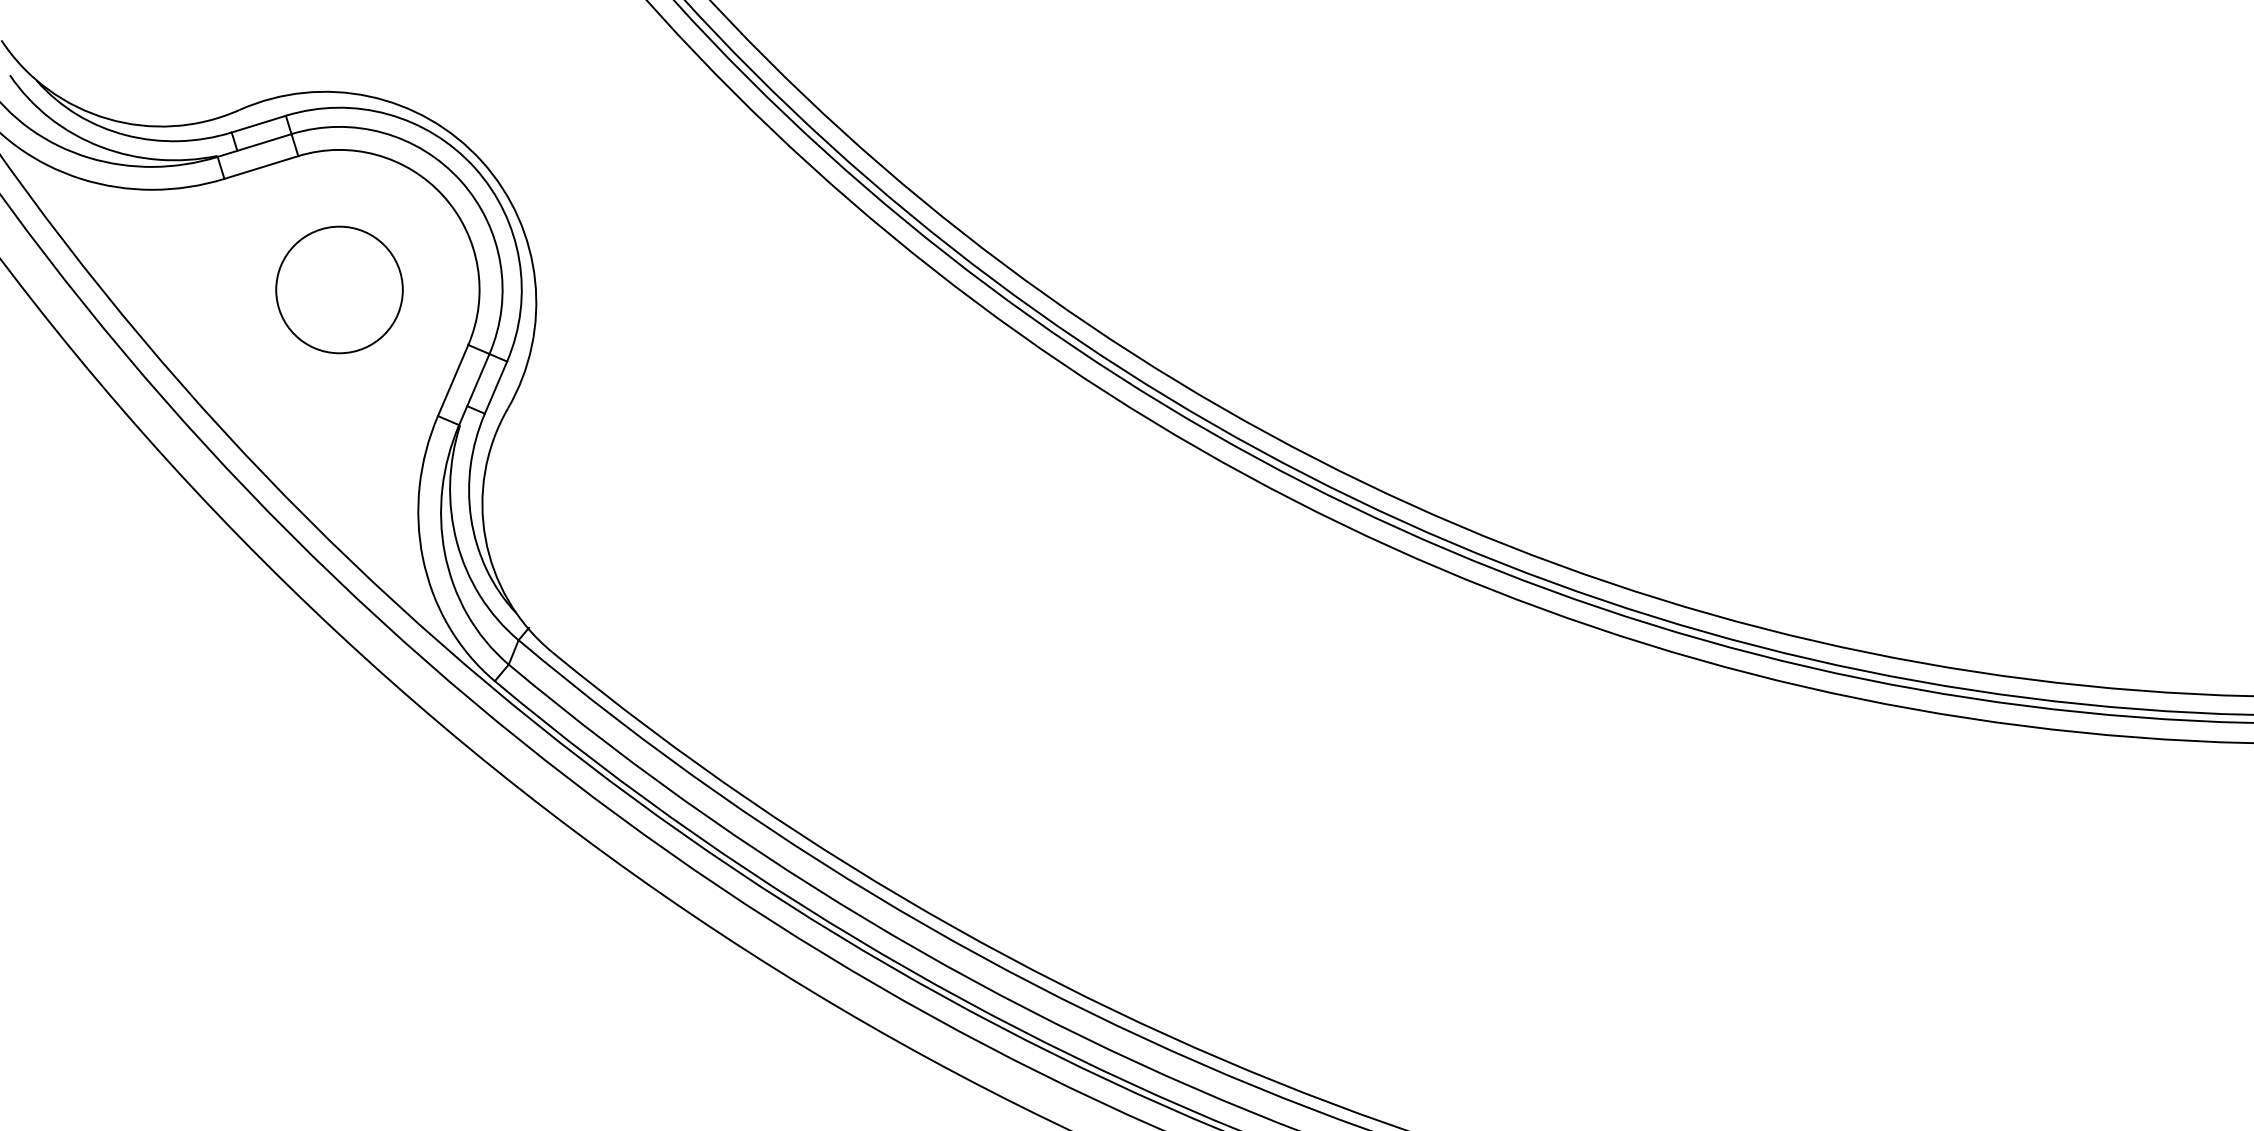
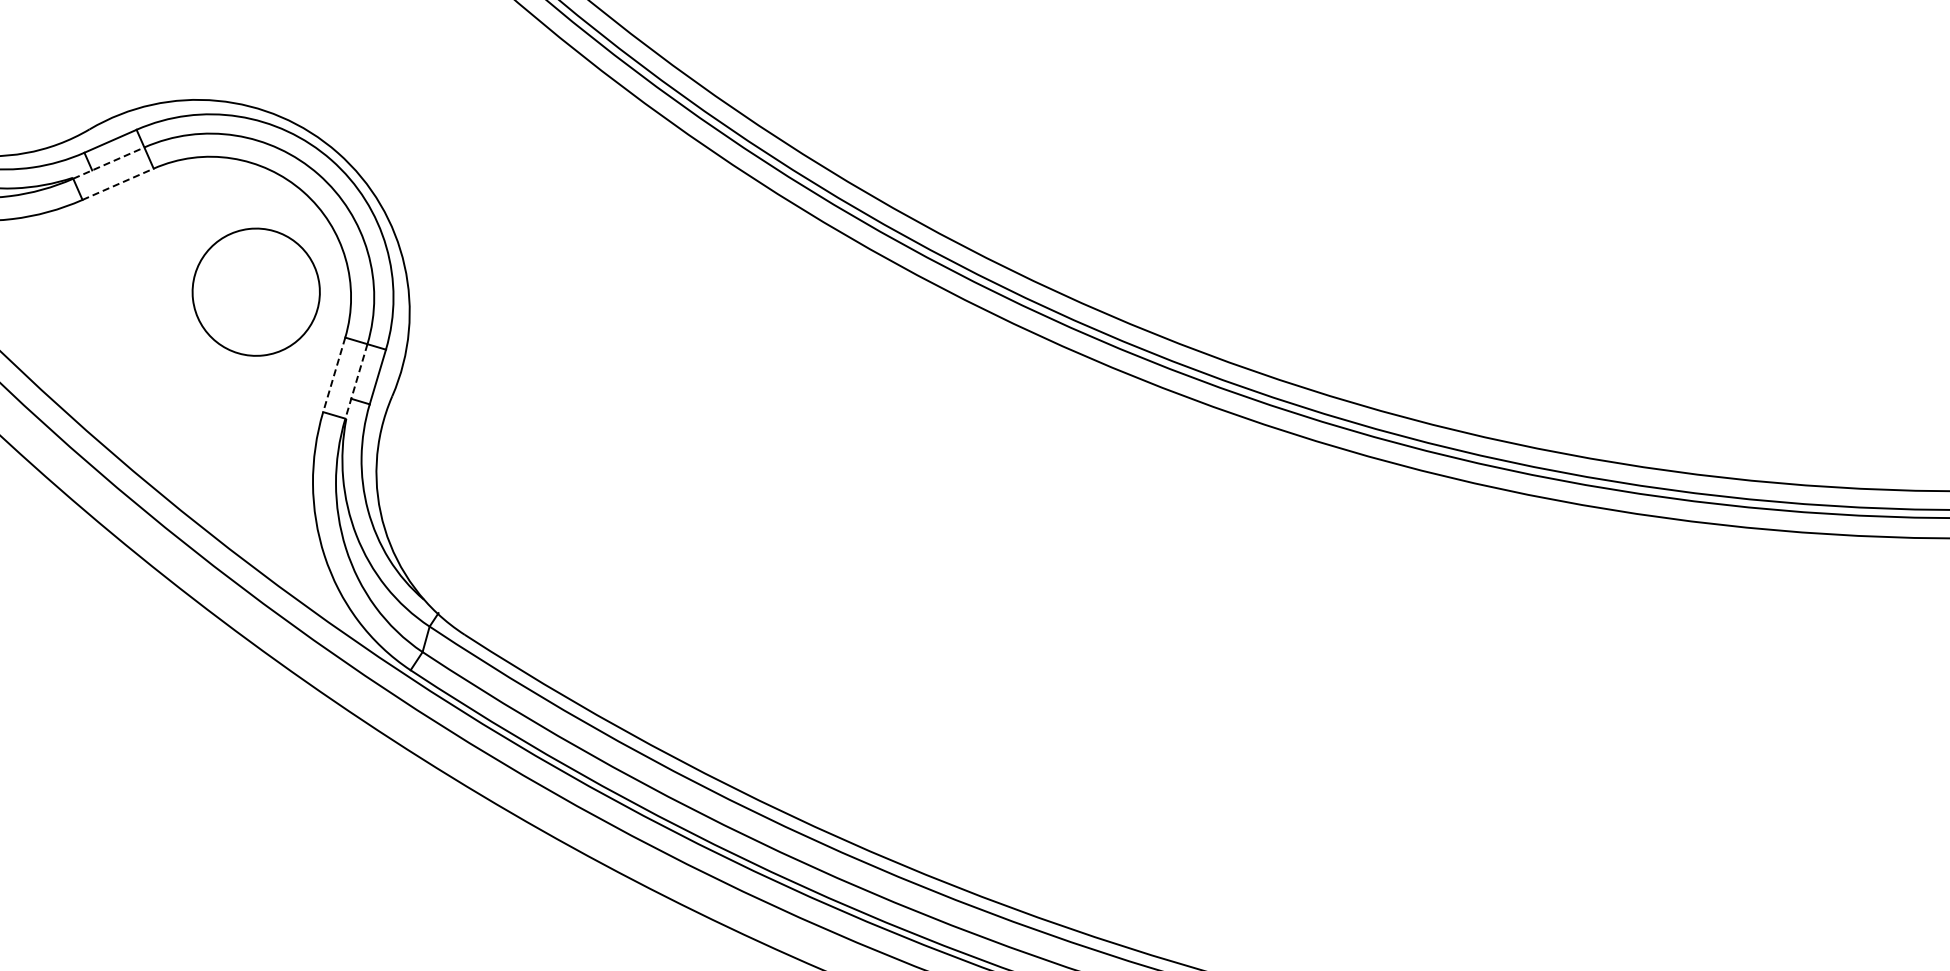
line: (254, 145) -> (108, 163), solid -> dashed
line: (261, 167) -> (118, 184), solid -> dashed
circle: (339, 289) -> (256, 291), moved
line: (453, 380) -> (334, 374), solid -> dashed
line: (474, 389) -> (356, 381), solid -> dashed

